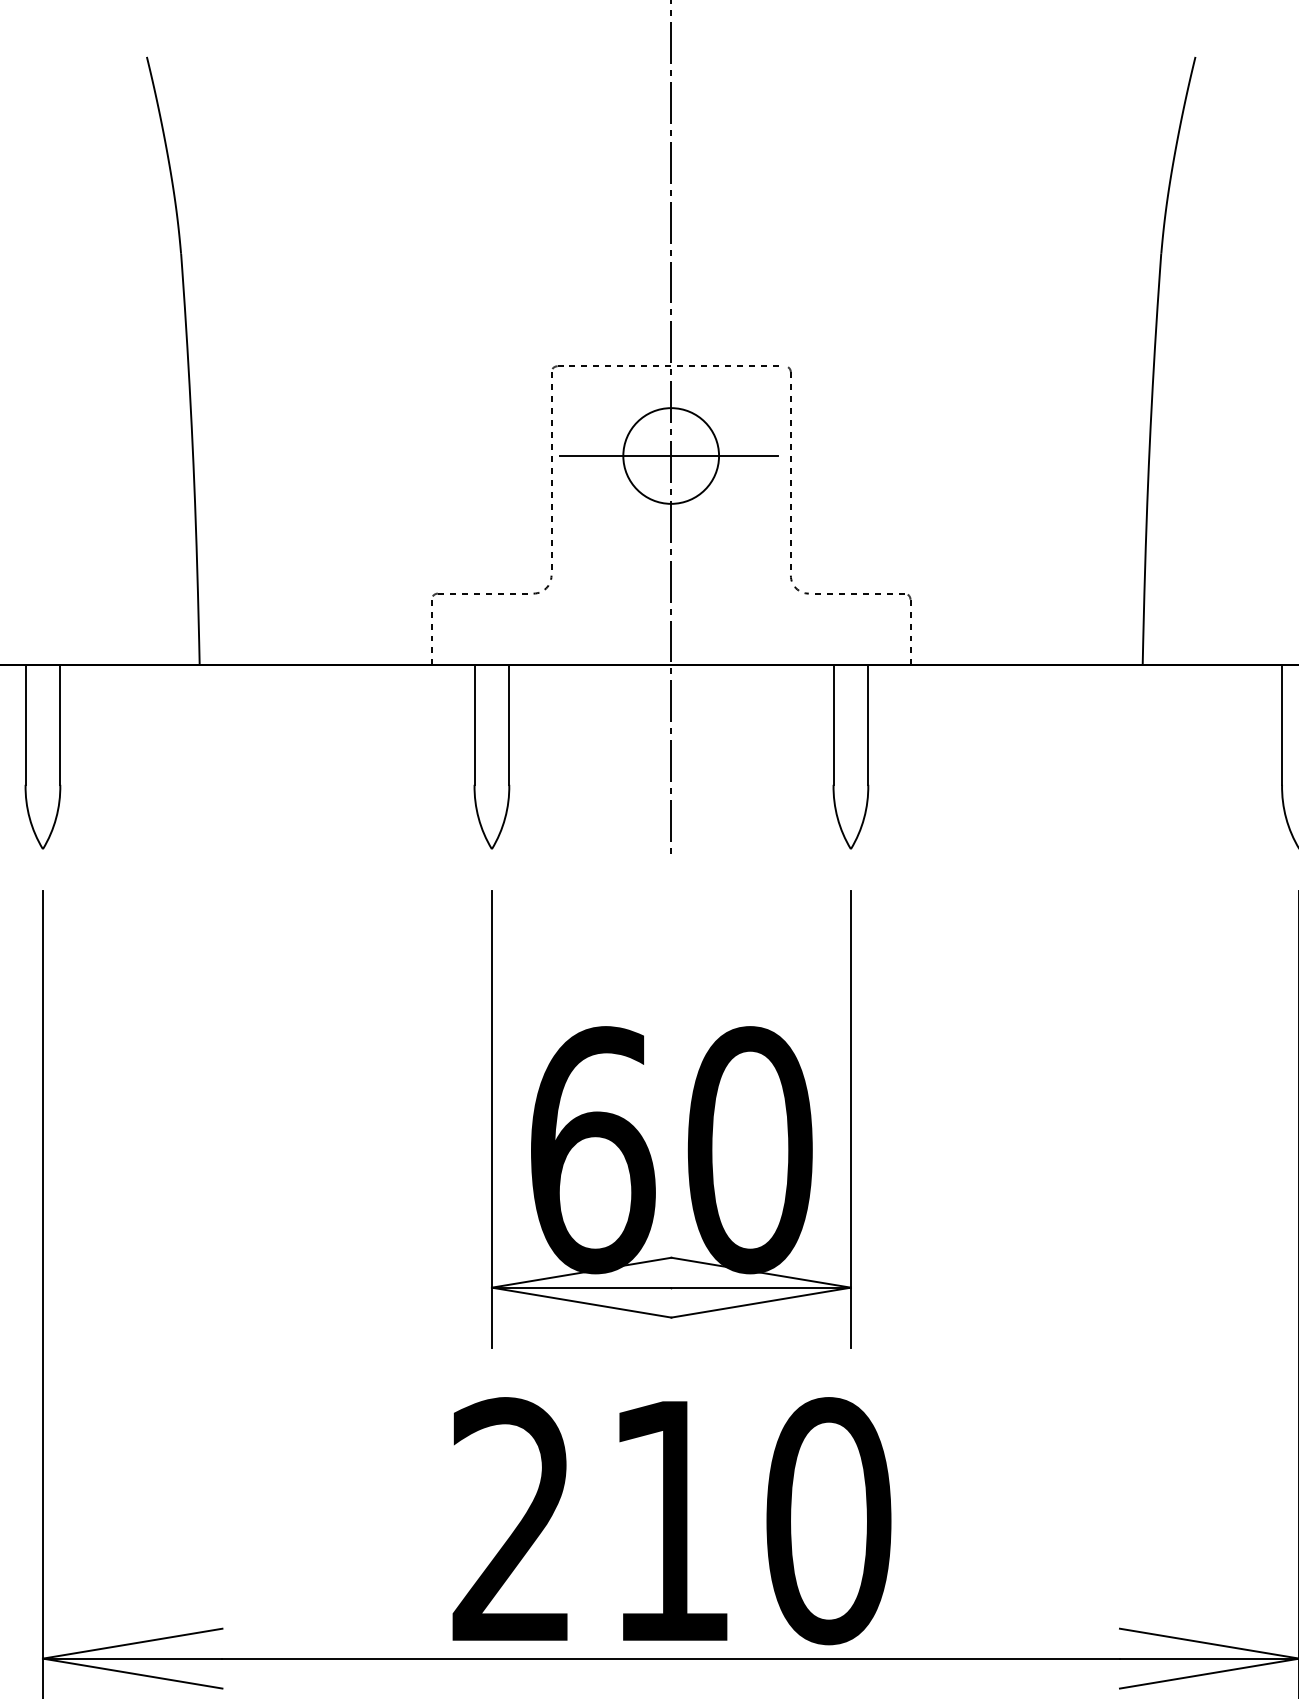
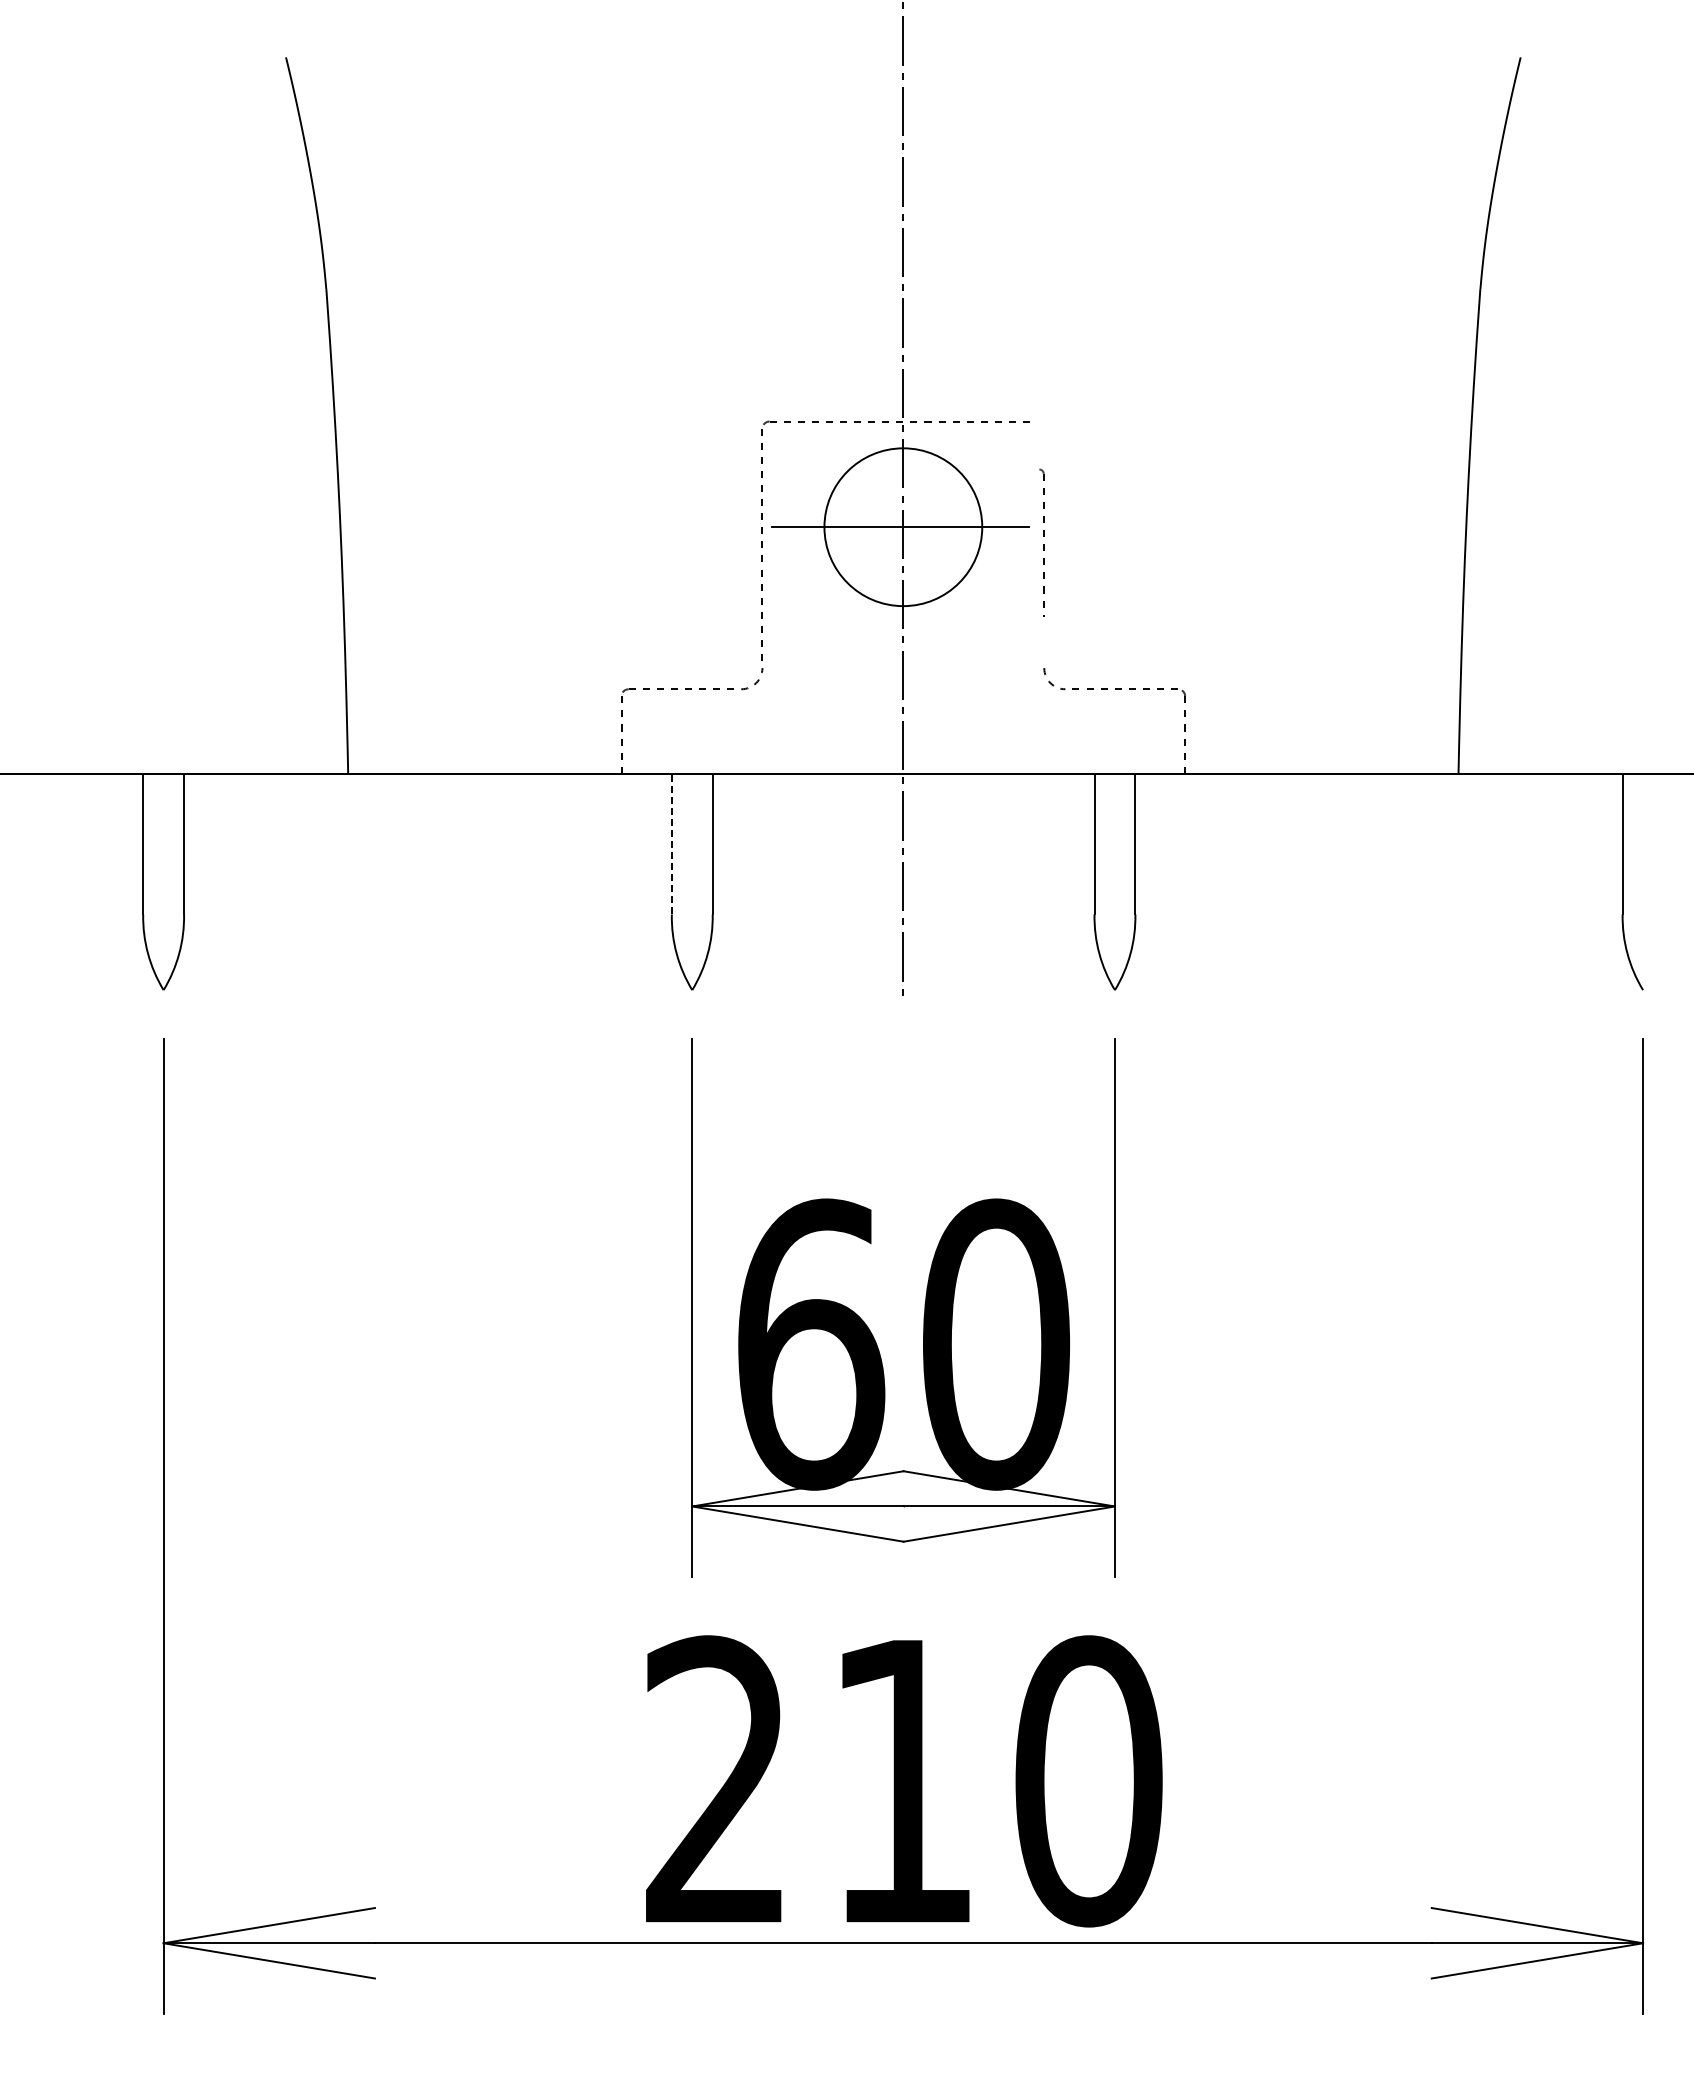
circle: (670, 455) -> (902, 526), size x1.4
part: (789, 468) -> (1042, 541), size x0.6
line: (474, 724) -> (671, 843), solid -> dashed

